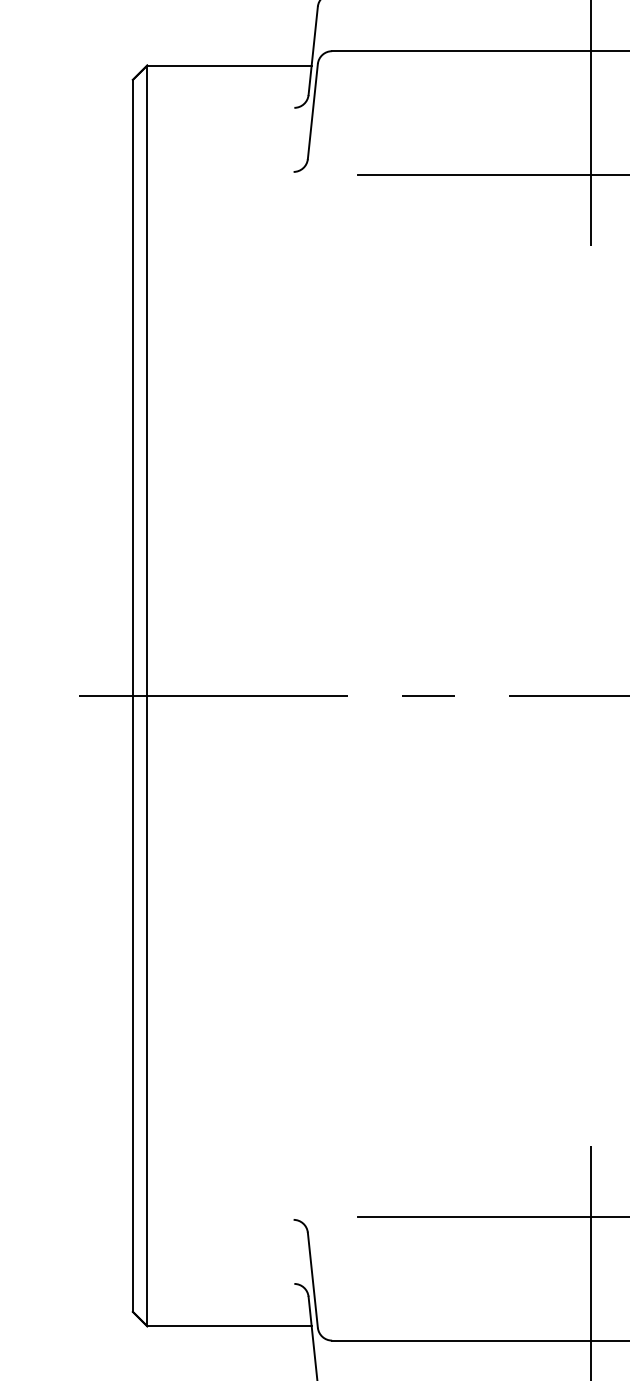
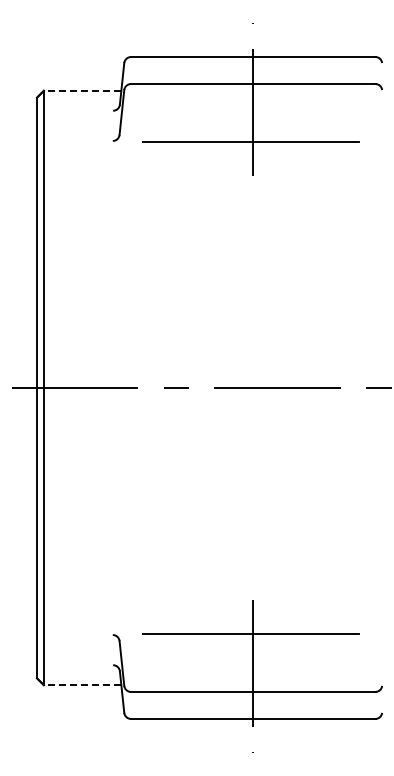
line: (229, 64) -> (82, 90), solid -> dashed
line: (229, 1326) -> (82, 685), solid -> dashed

